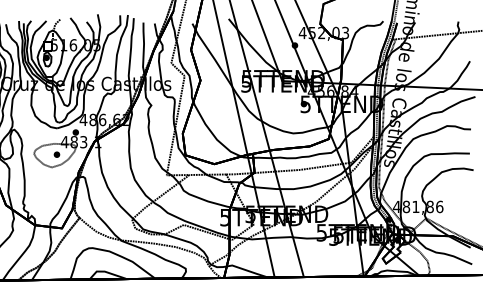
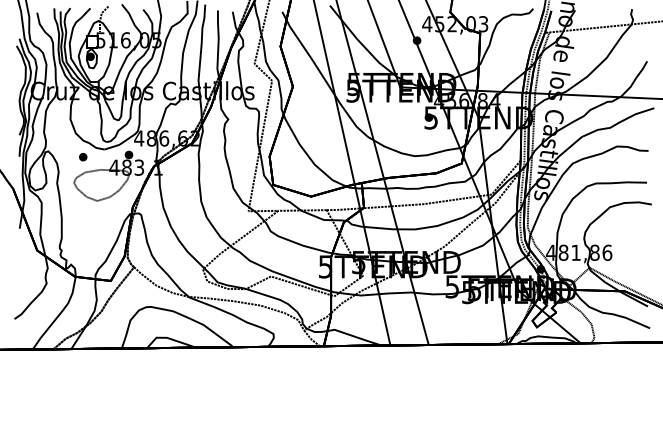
part: (57, 154) -> (83, 157), moved

